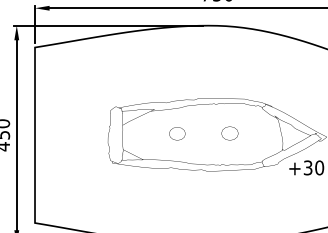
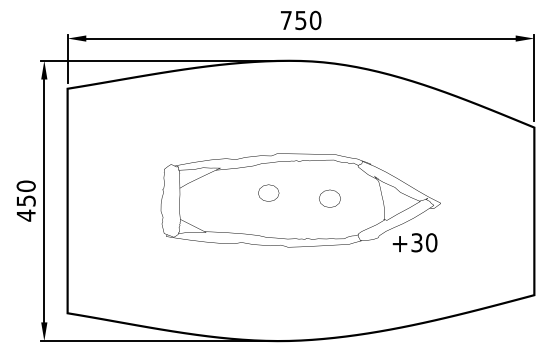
part: (177, 133) -> (268, 192), moved
part: (229, 133) -> (329, 198), moved

